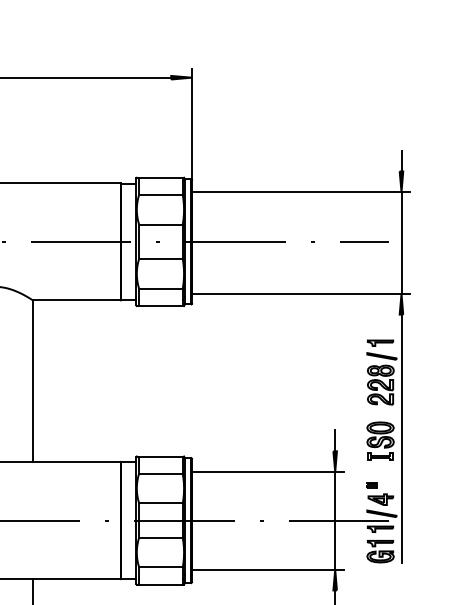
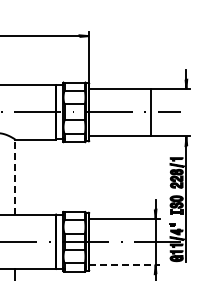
line: (401, 242) -> (151, 112), moved
line: (33, 382) -> (15, 177), solid -> dashed
line: (268, 569) -> (124, 264), solid -> dashed

